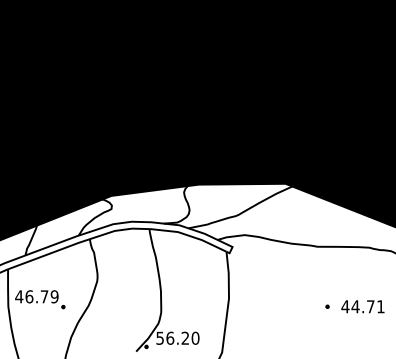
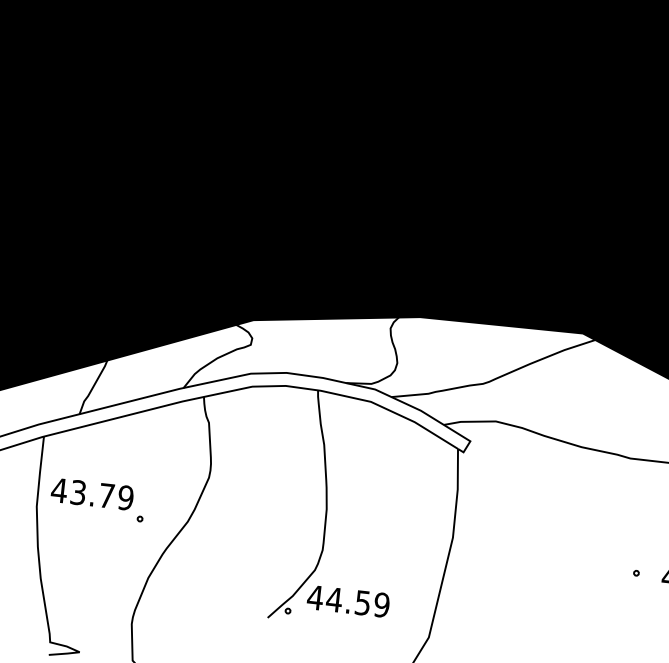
text: (29, 296) -> (78, 492), 46.79 -> 43.79
text: (177, 337) -> (348, 599), 56.20 -> 44.59

